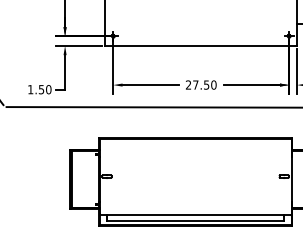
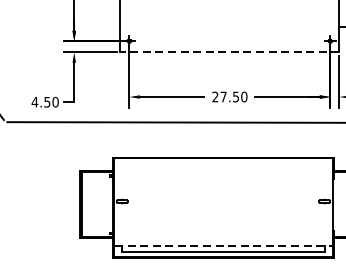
line: (201, 45) -> (230, 51), solid -> dashed
text: (30, 89) -> (34, 102), 1.50 -> 4.50
line: (195, 215) -> (223, 246), solid -> dashed

